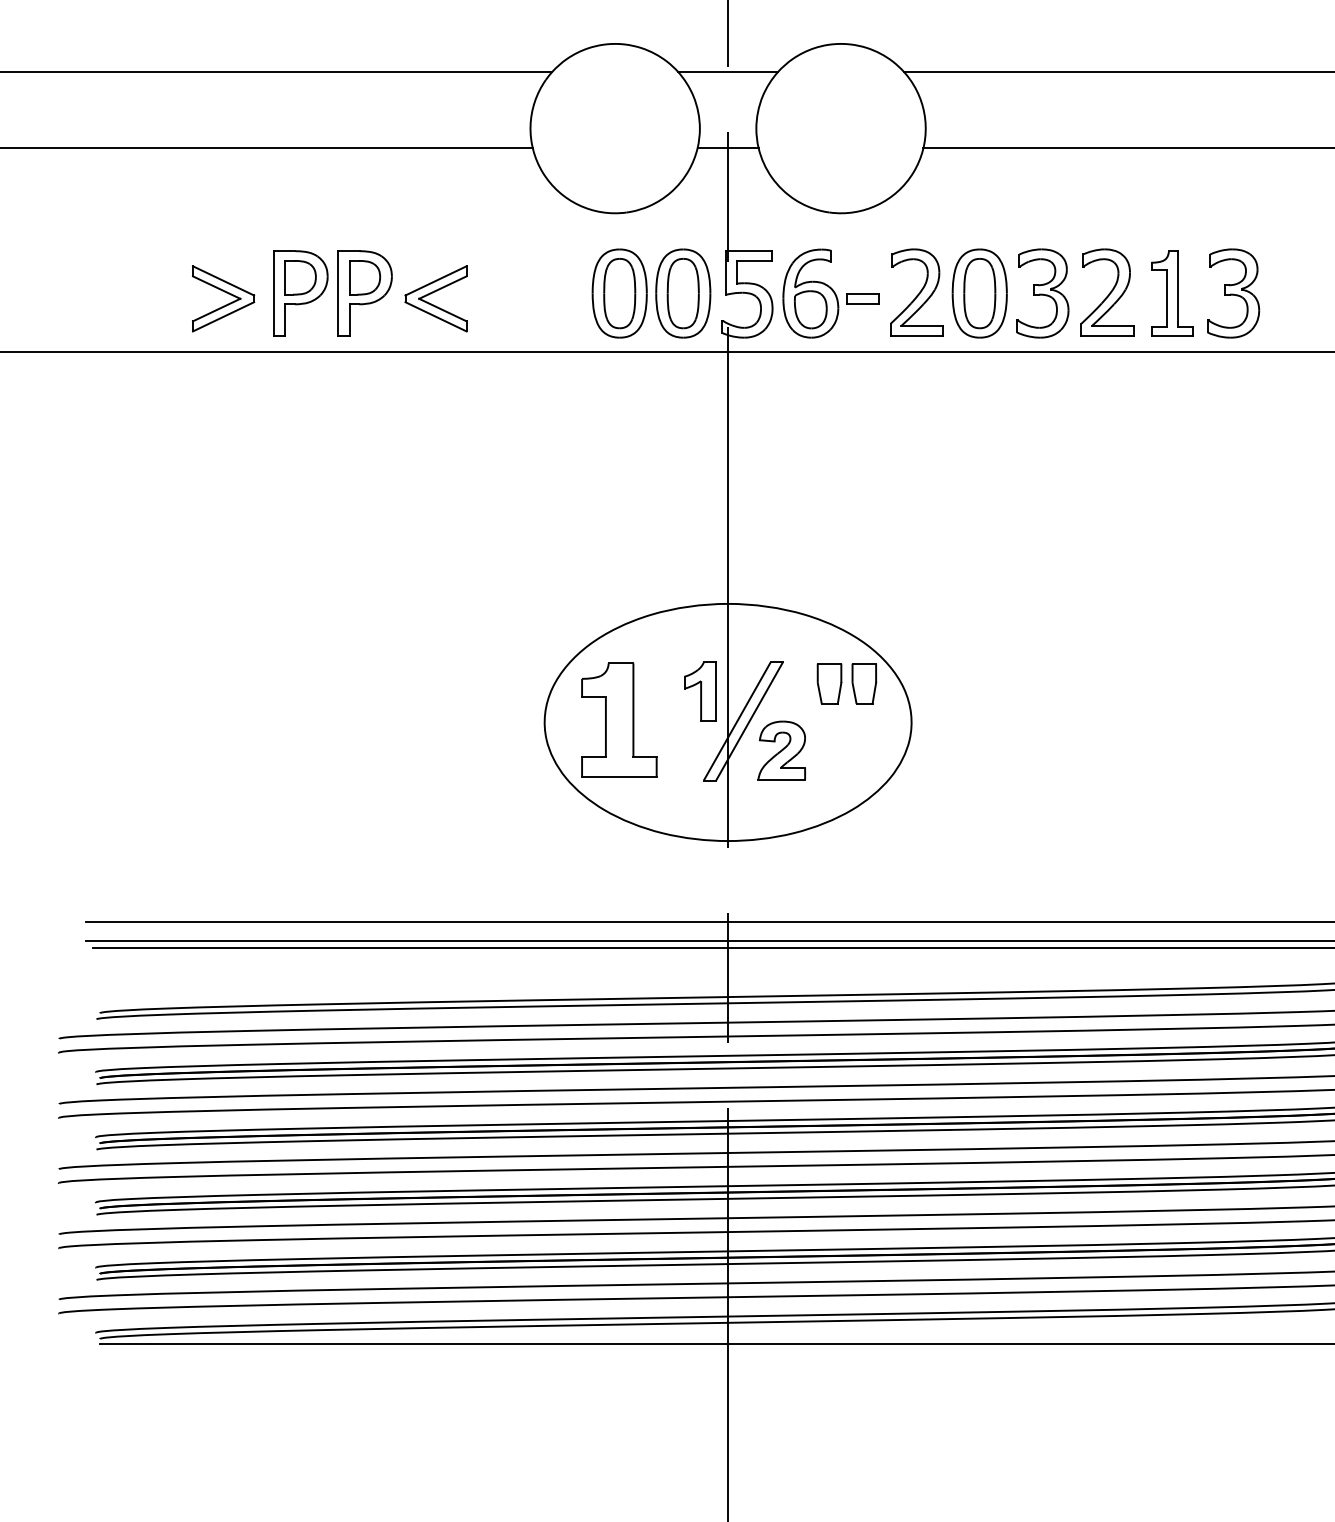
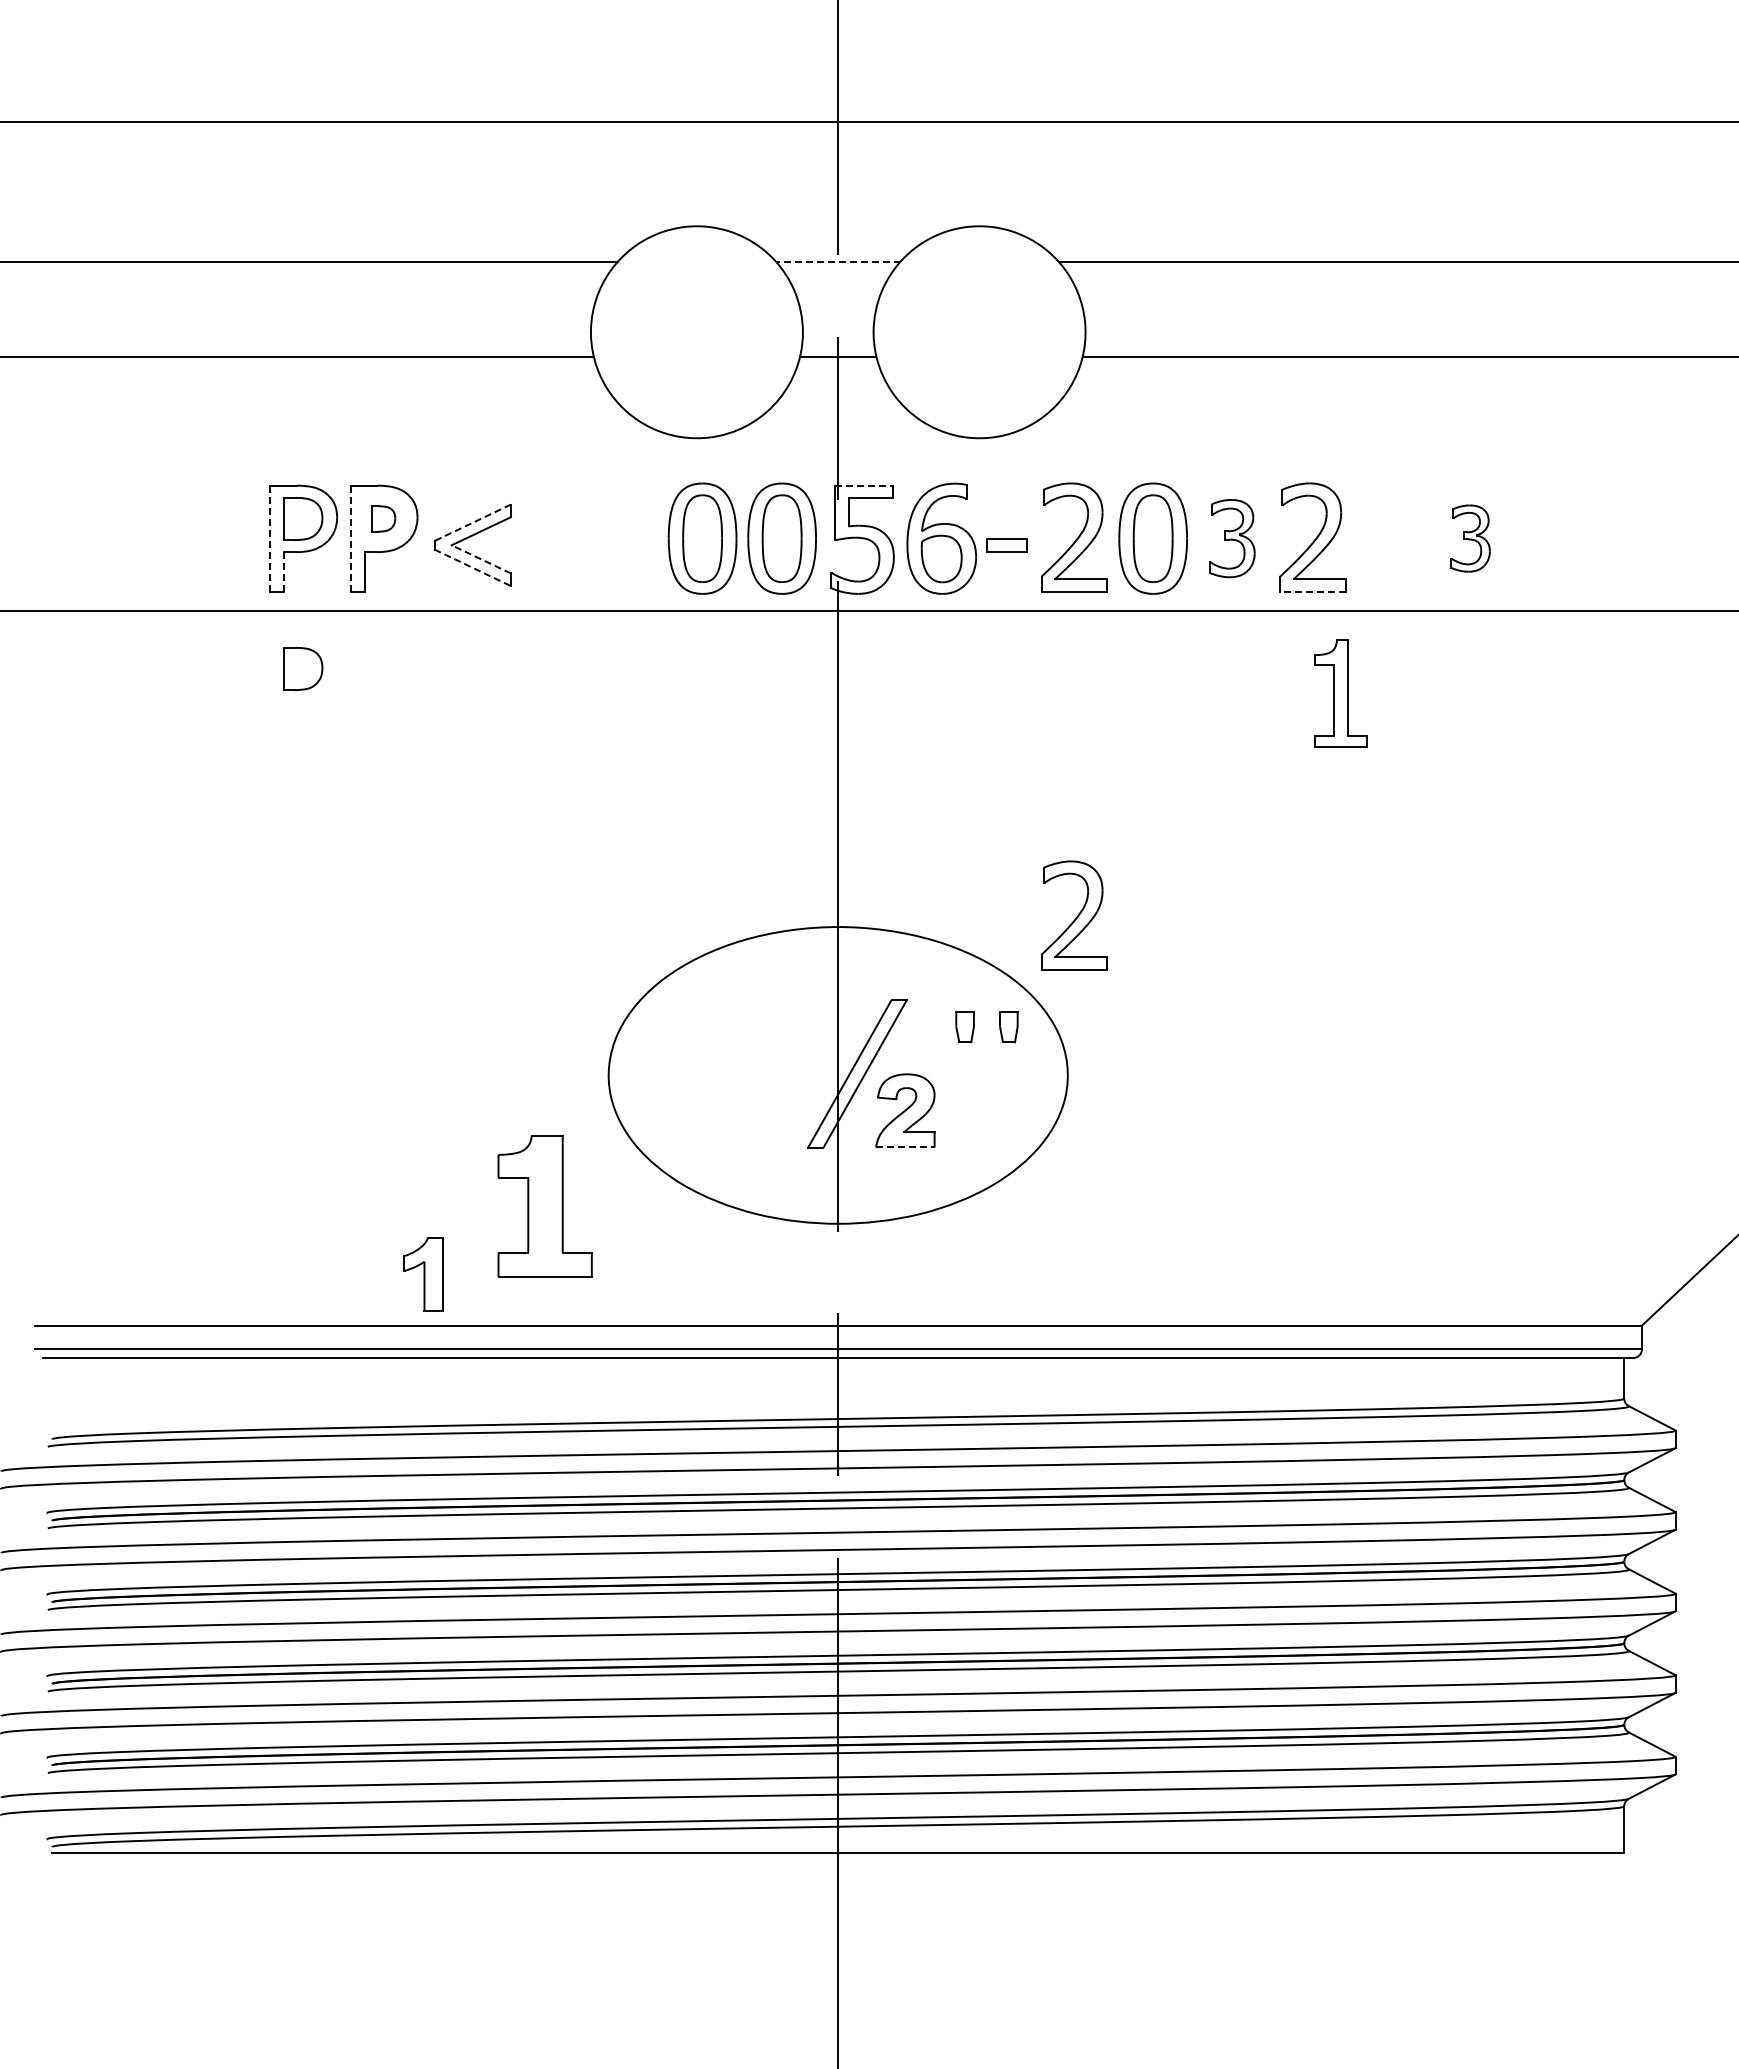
line: (727, 72) -> (837, 261), solid -> dashed
line: (749, 251) -> (864, 485), solid -> dashed
part: (364, 277) -> (383, 518), size x0.6
line: (435, 281) -> (472, 523), solid -> dashed
part: (226, 293) -> (210, 538), removed
line: (274, 293) -> (270, 538), solid -> dashed
line: (338, 293) -> (350, 538), solid -> dashed
part: (1043, 293) -> (1232, 538), size x0.7
part: (1171, 293) -> (1340, 693), moved
part: (1233, 293) -> (1470, 538), size x0.6
line: (443, 310) -> (481, 559), solid -> dashed
line: (436, 317) -> (473, 568), solid -> dashed
line: (285, 319) -> (284, 571), solid -> dashed
line: (1107, 335) -> (1312, 591), solid -> dashed
part: (300, 397) -> (303, 668), added
part: (916, 594) -> (1074, 915), added
part: (829, 684) -> (964, 1027), size x0.6
part: (864, 684) -> (1008, 1027), size x0.6
part: (700, 691) -> (423, 1274), moved
part: (618, 720) -> (544, 1206), moved
line: (781, 780) -> (905, 1147), solid -> dashed

